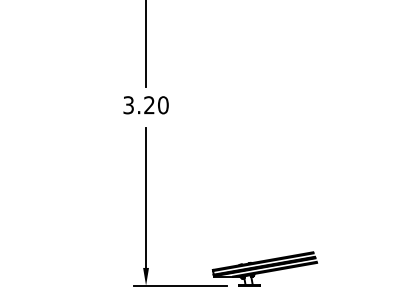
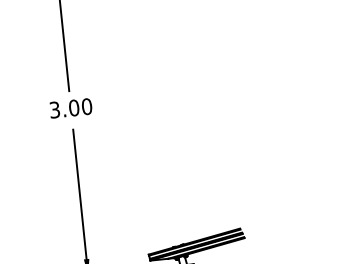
text: (149, 105) -> (74, 108), 3.20 -> 3.00

